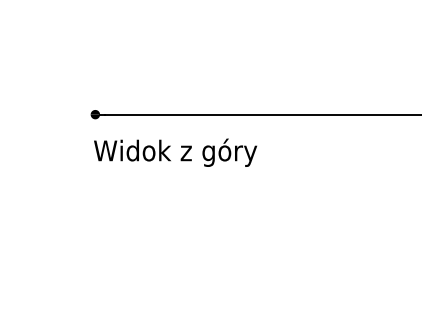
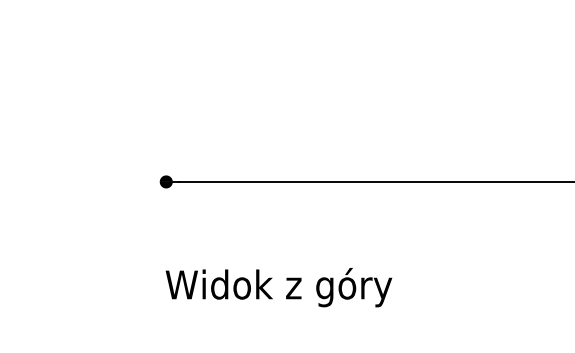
text: (175, 152) -> (278, 287), moved

